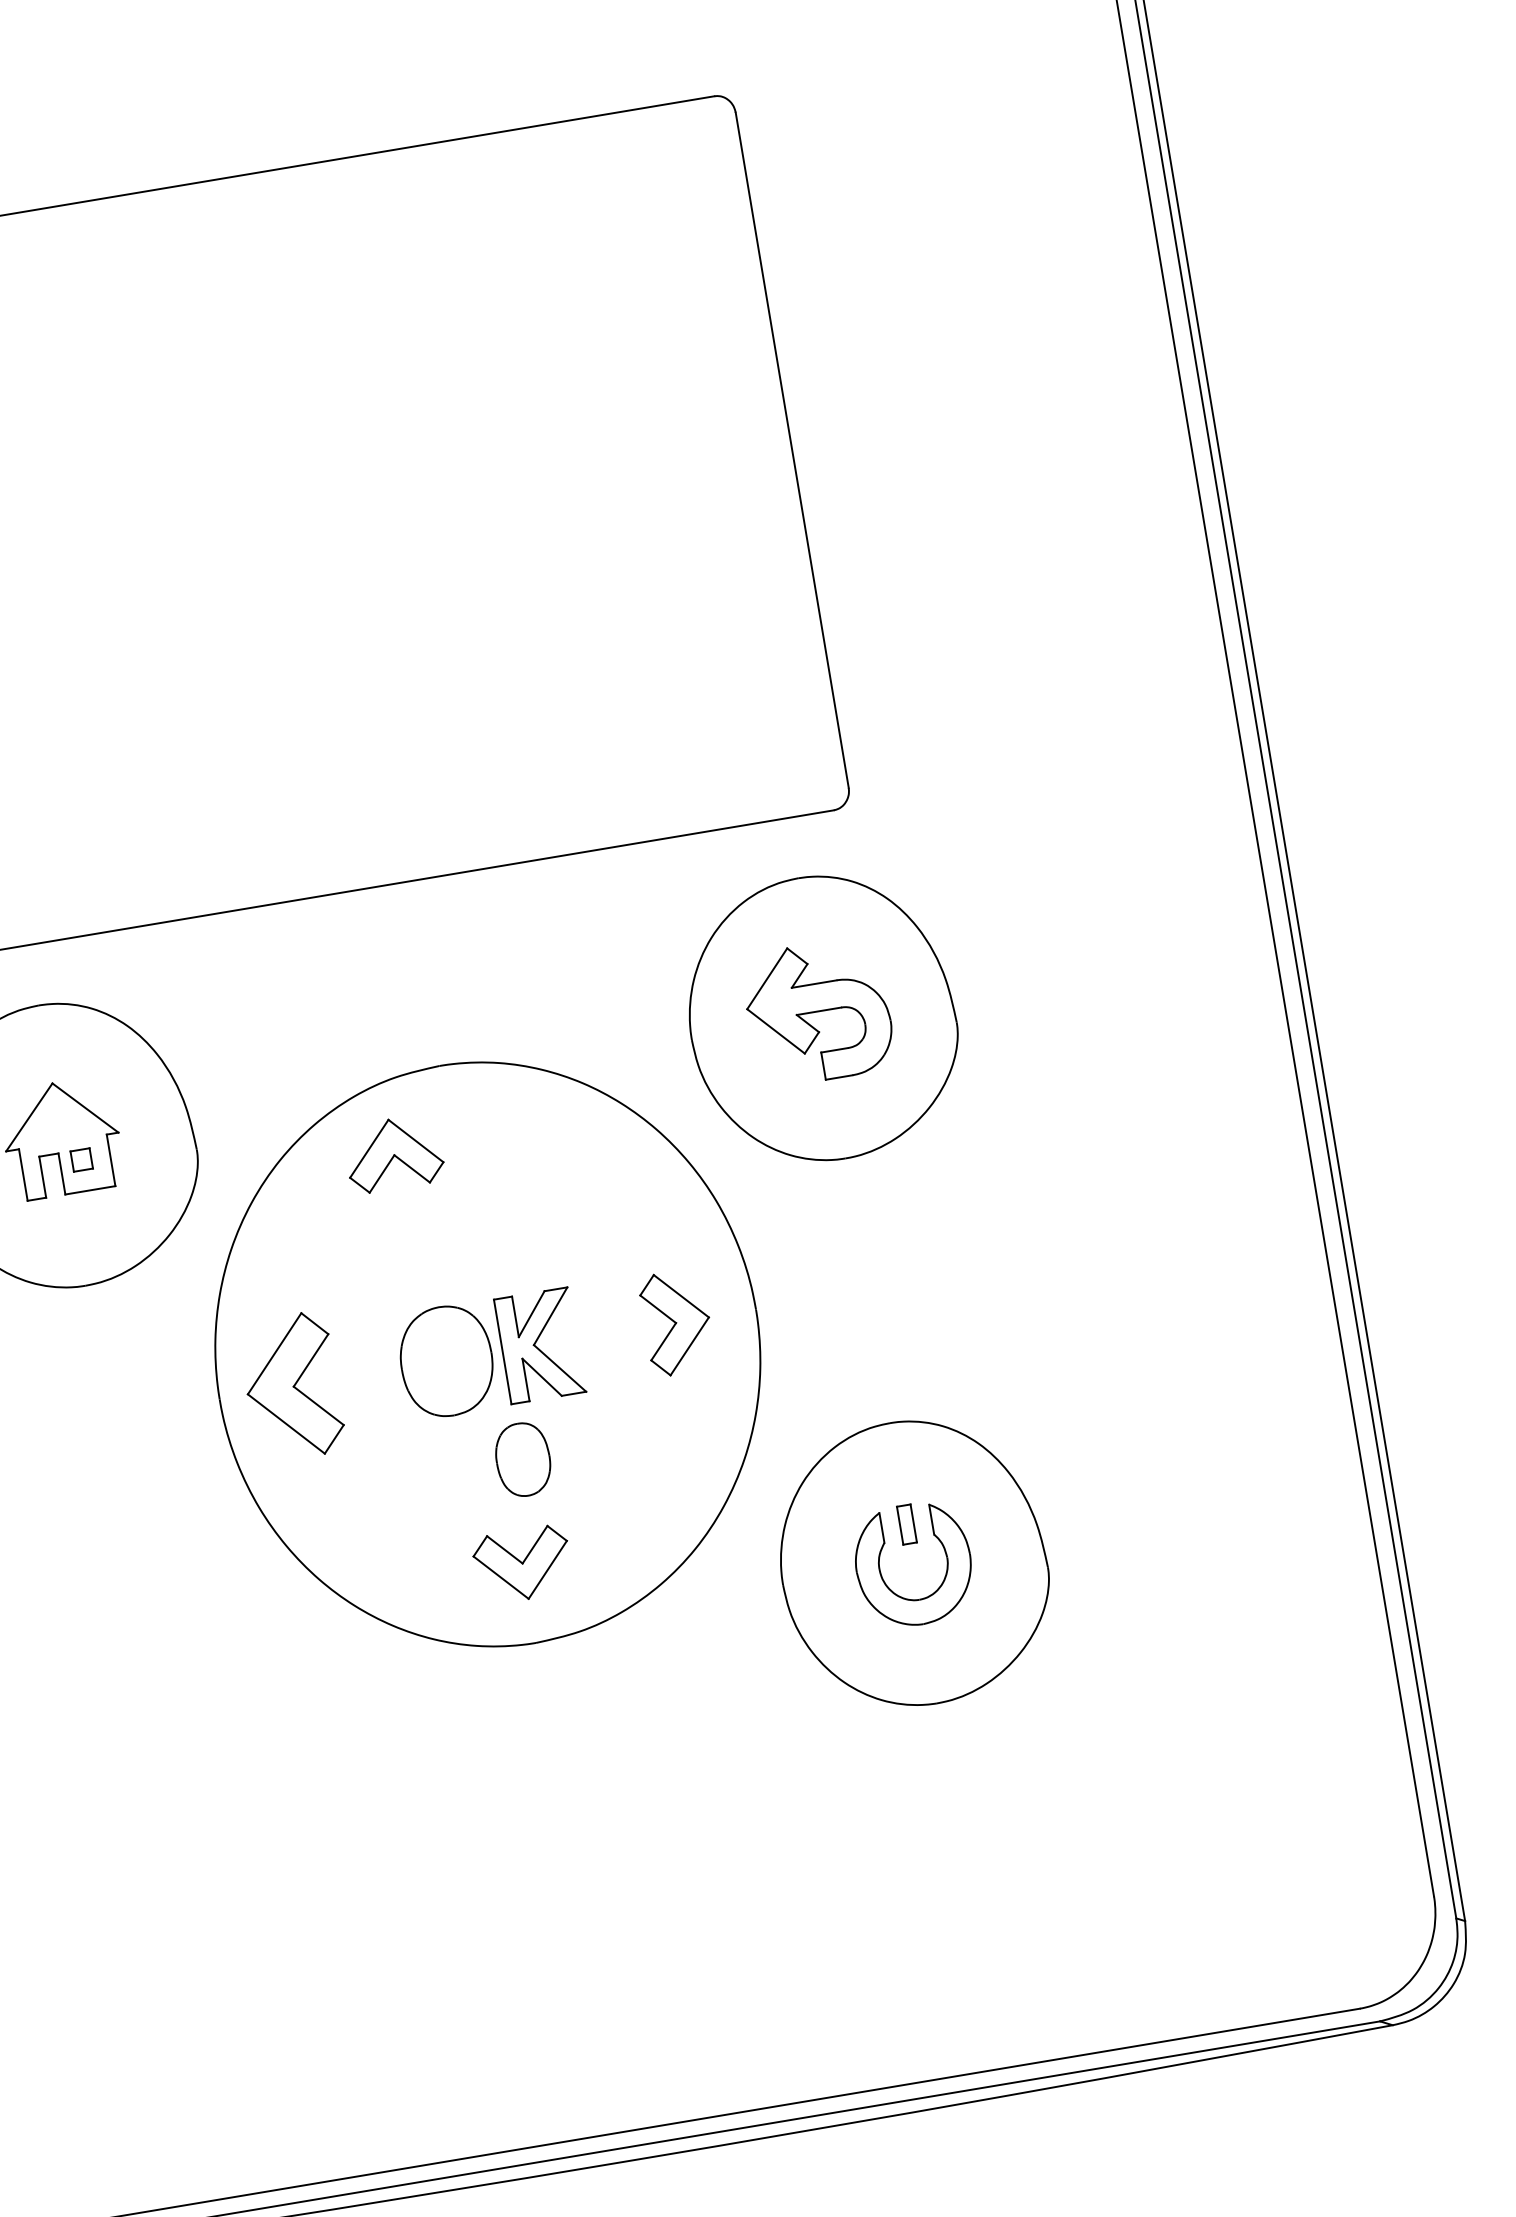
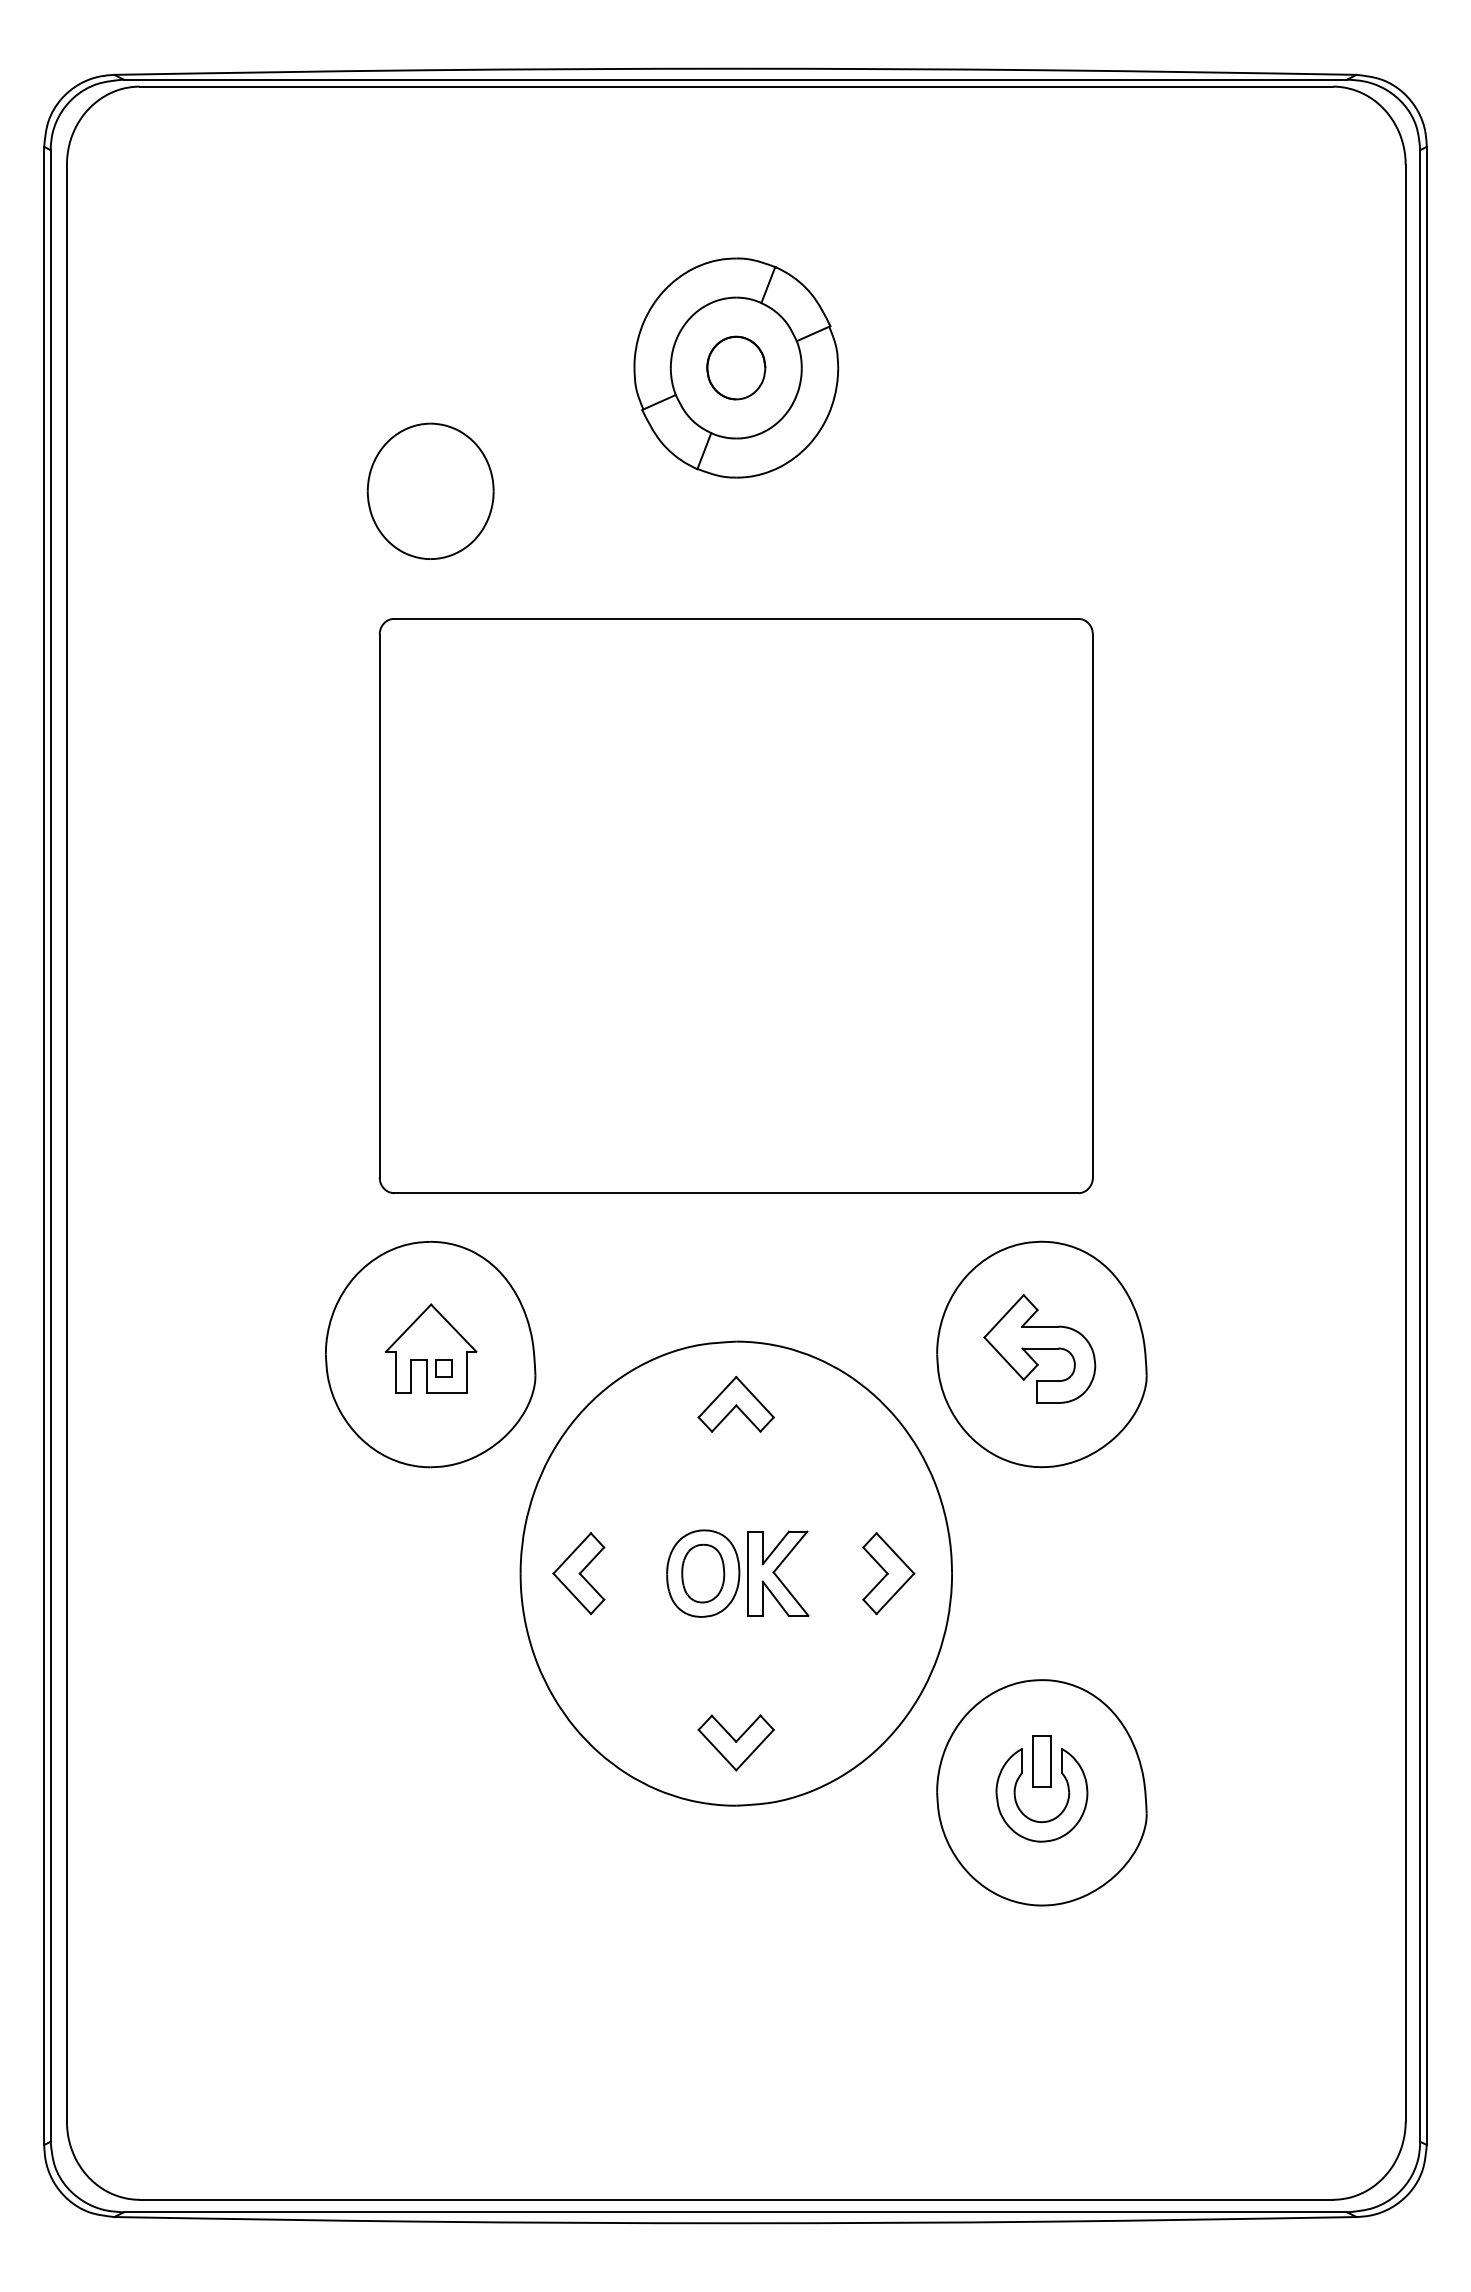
part: (392, 1152) -> (735, 1403), moved
part: (291, 1387) -> (578, 1573), size x0.71
part: (523, 1459) -> (703, 1573), moved
part: (906, 1524) -> (1041, 1761), size x1.67

